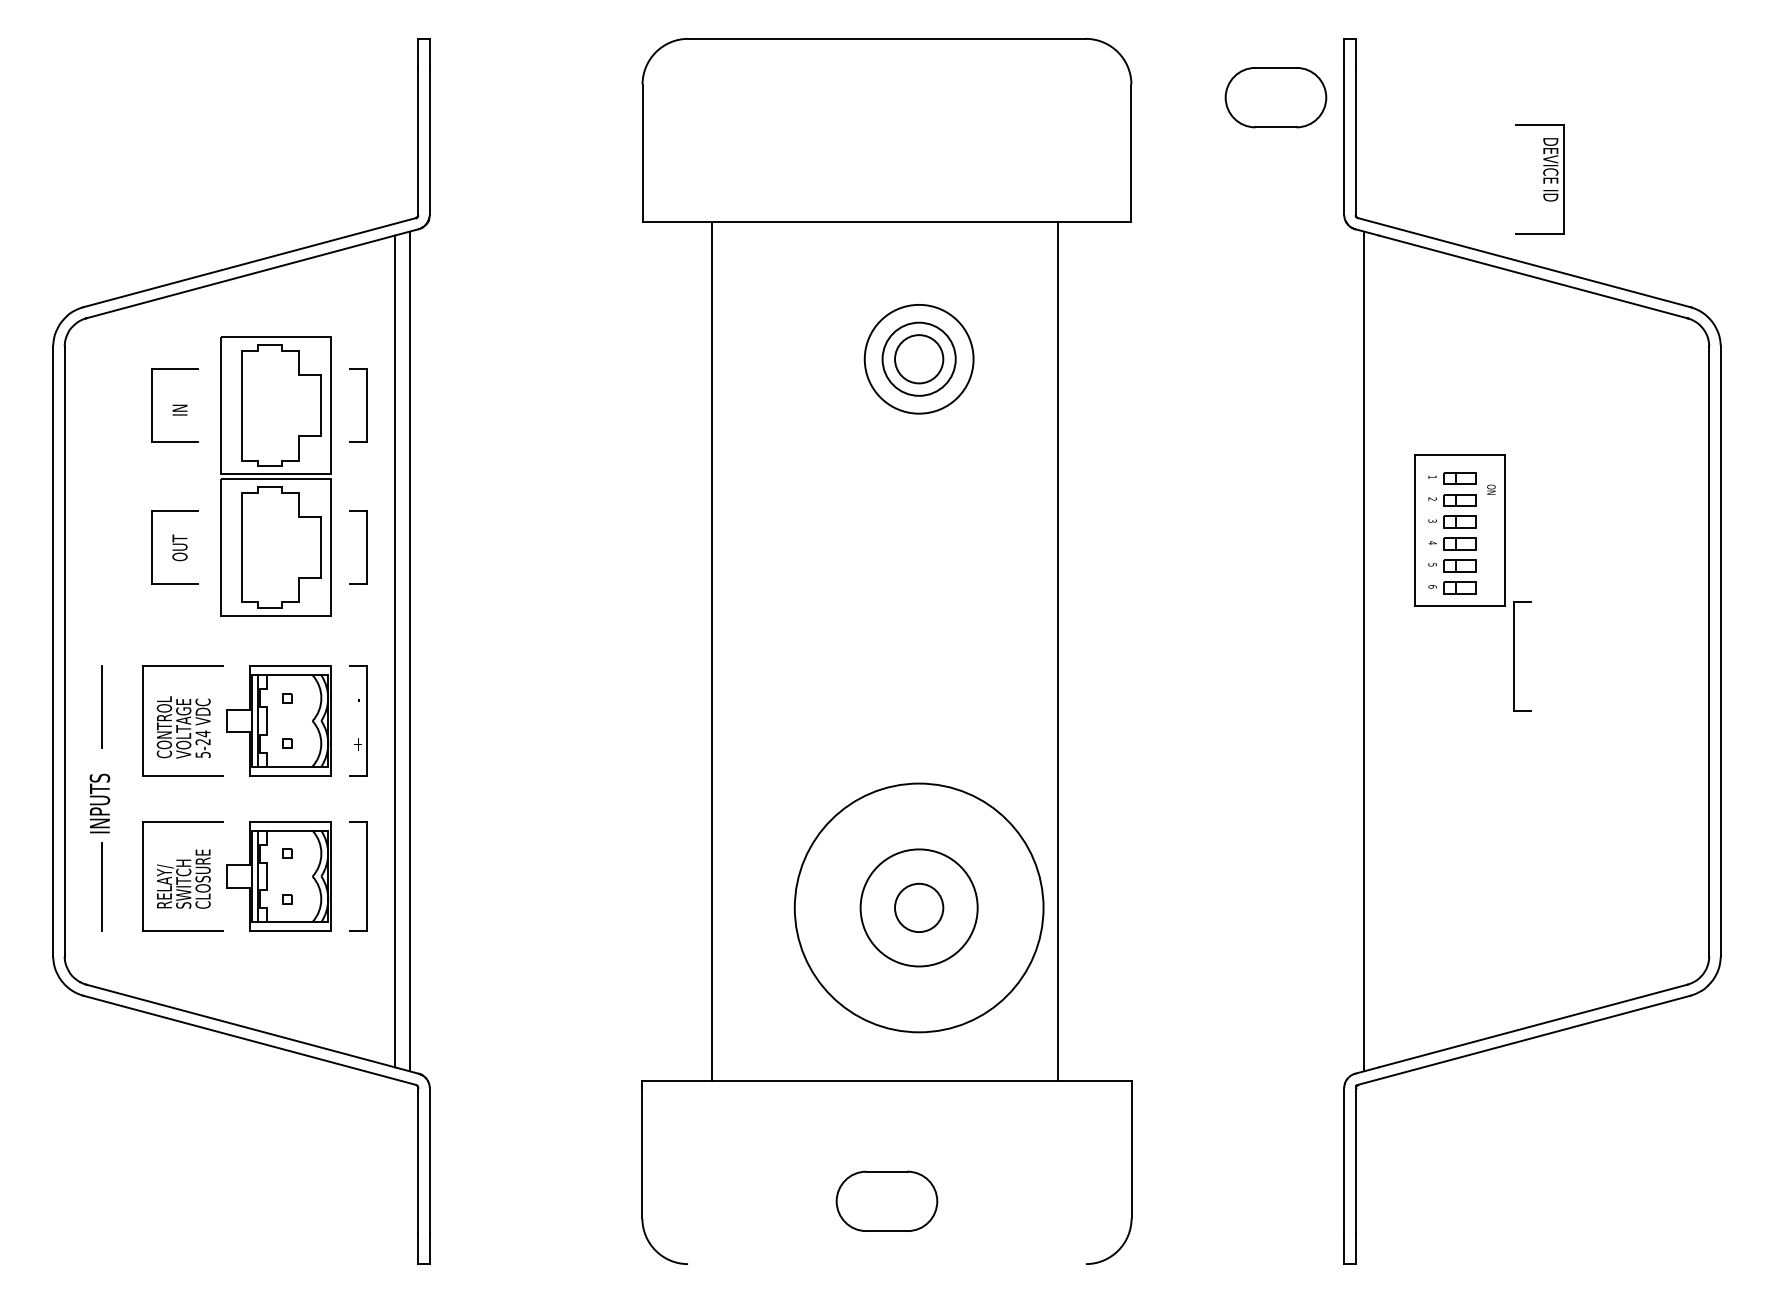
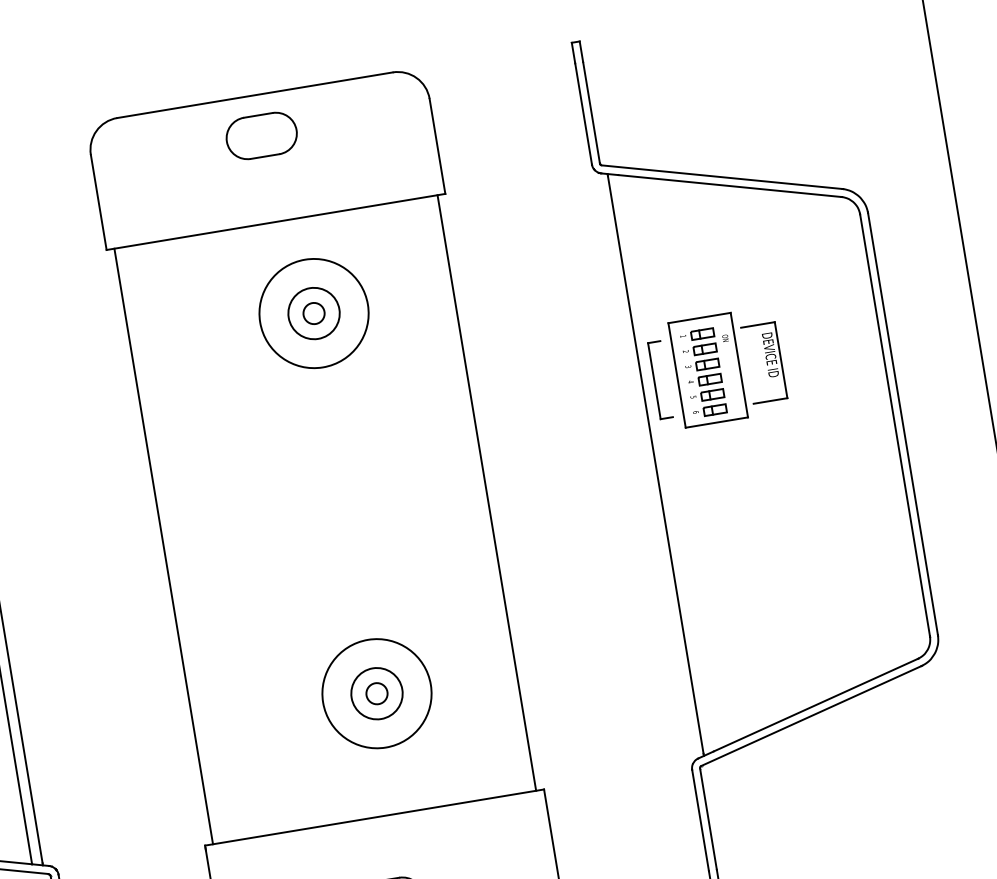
part: (1275, 97) -> (261, 135), moved
part: (1539, 179) -> (763, 363), moved
circle: (918, 359) -> (313, 313), size x1.43
circle: (919, 359) -> (314, 313), size x0.62
line: (711, 651) -> (163, 546), moved
line: (1058, 651) -> (487, 492), moved
part: (1514, 656) -> (655, 381), moved
circle: (918, 907) -> (376, 693), size x0.62
circle: (918, 907) -> (376, 693), size x0.62
circle: (919, 907) -> (377, 693), size x0.62

